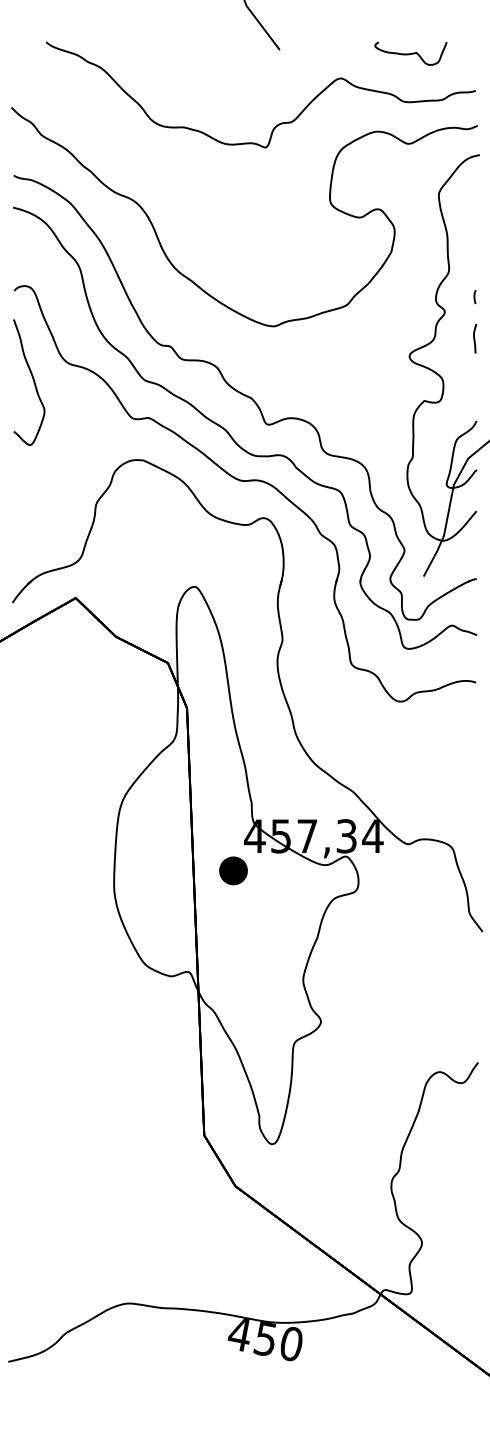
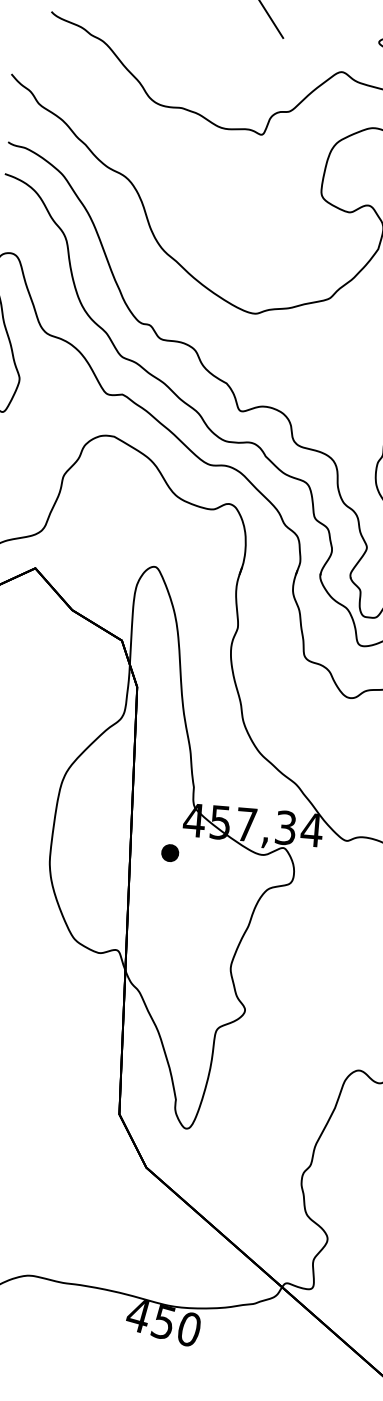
part: (233, 870) -> (170, 852), size x0.62

